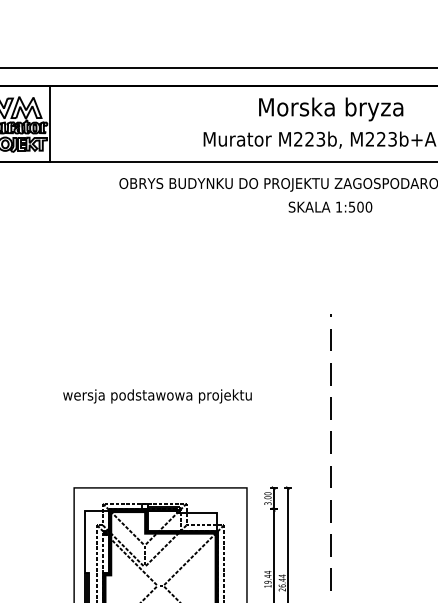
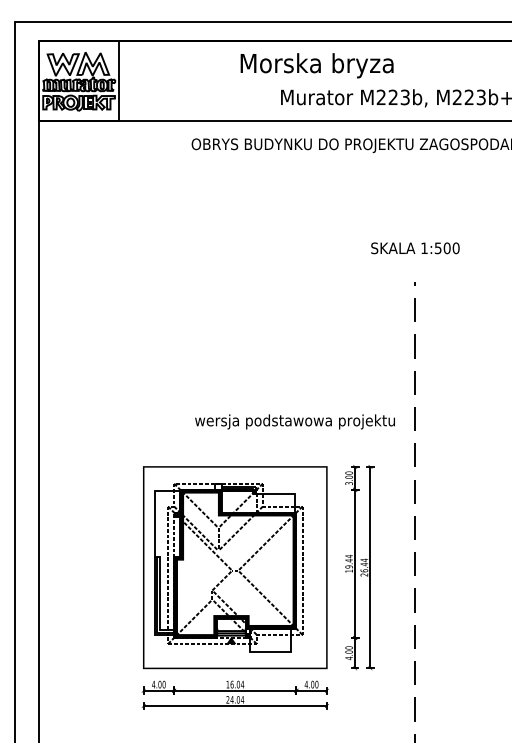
text: (330, 109) -> (316, 65), moved
text: (330, 207) -> (415, 248), moved
text: (156, 396) -> (294, 421), moved

